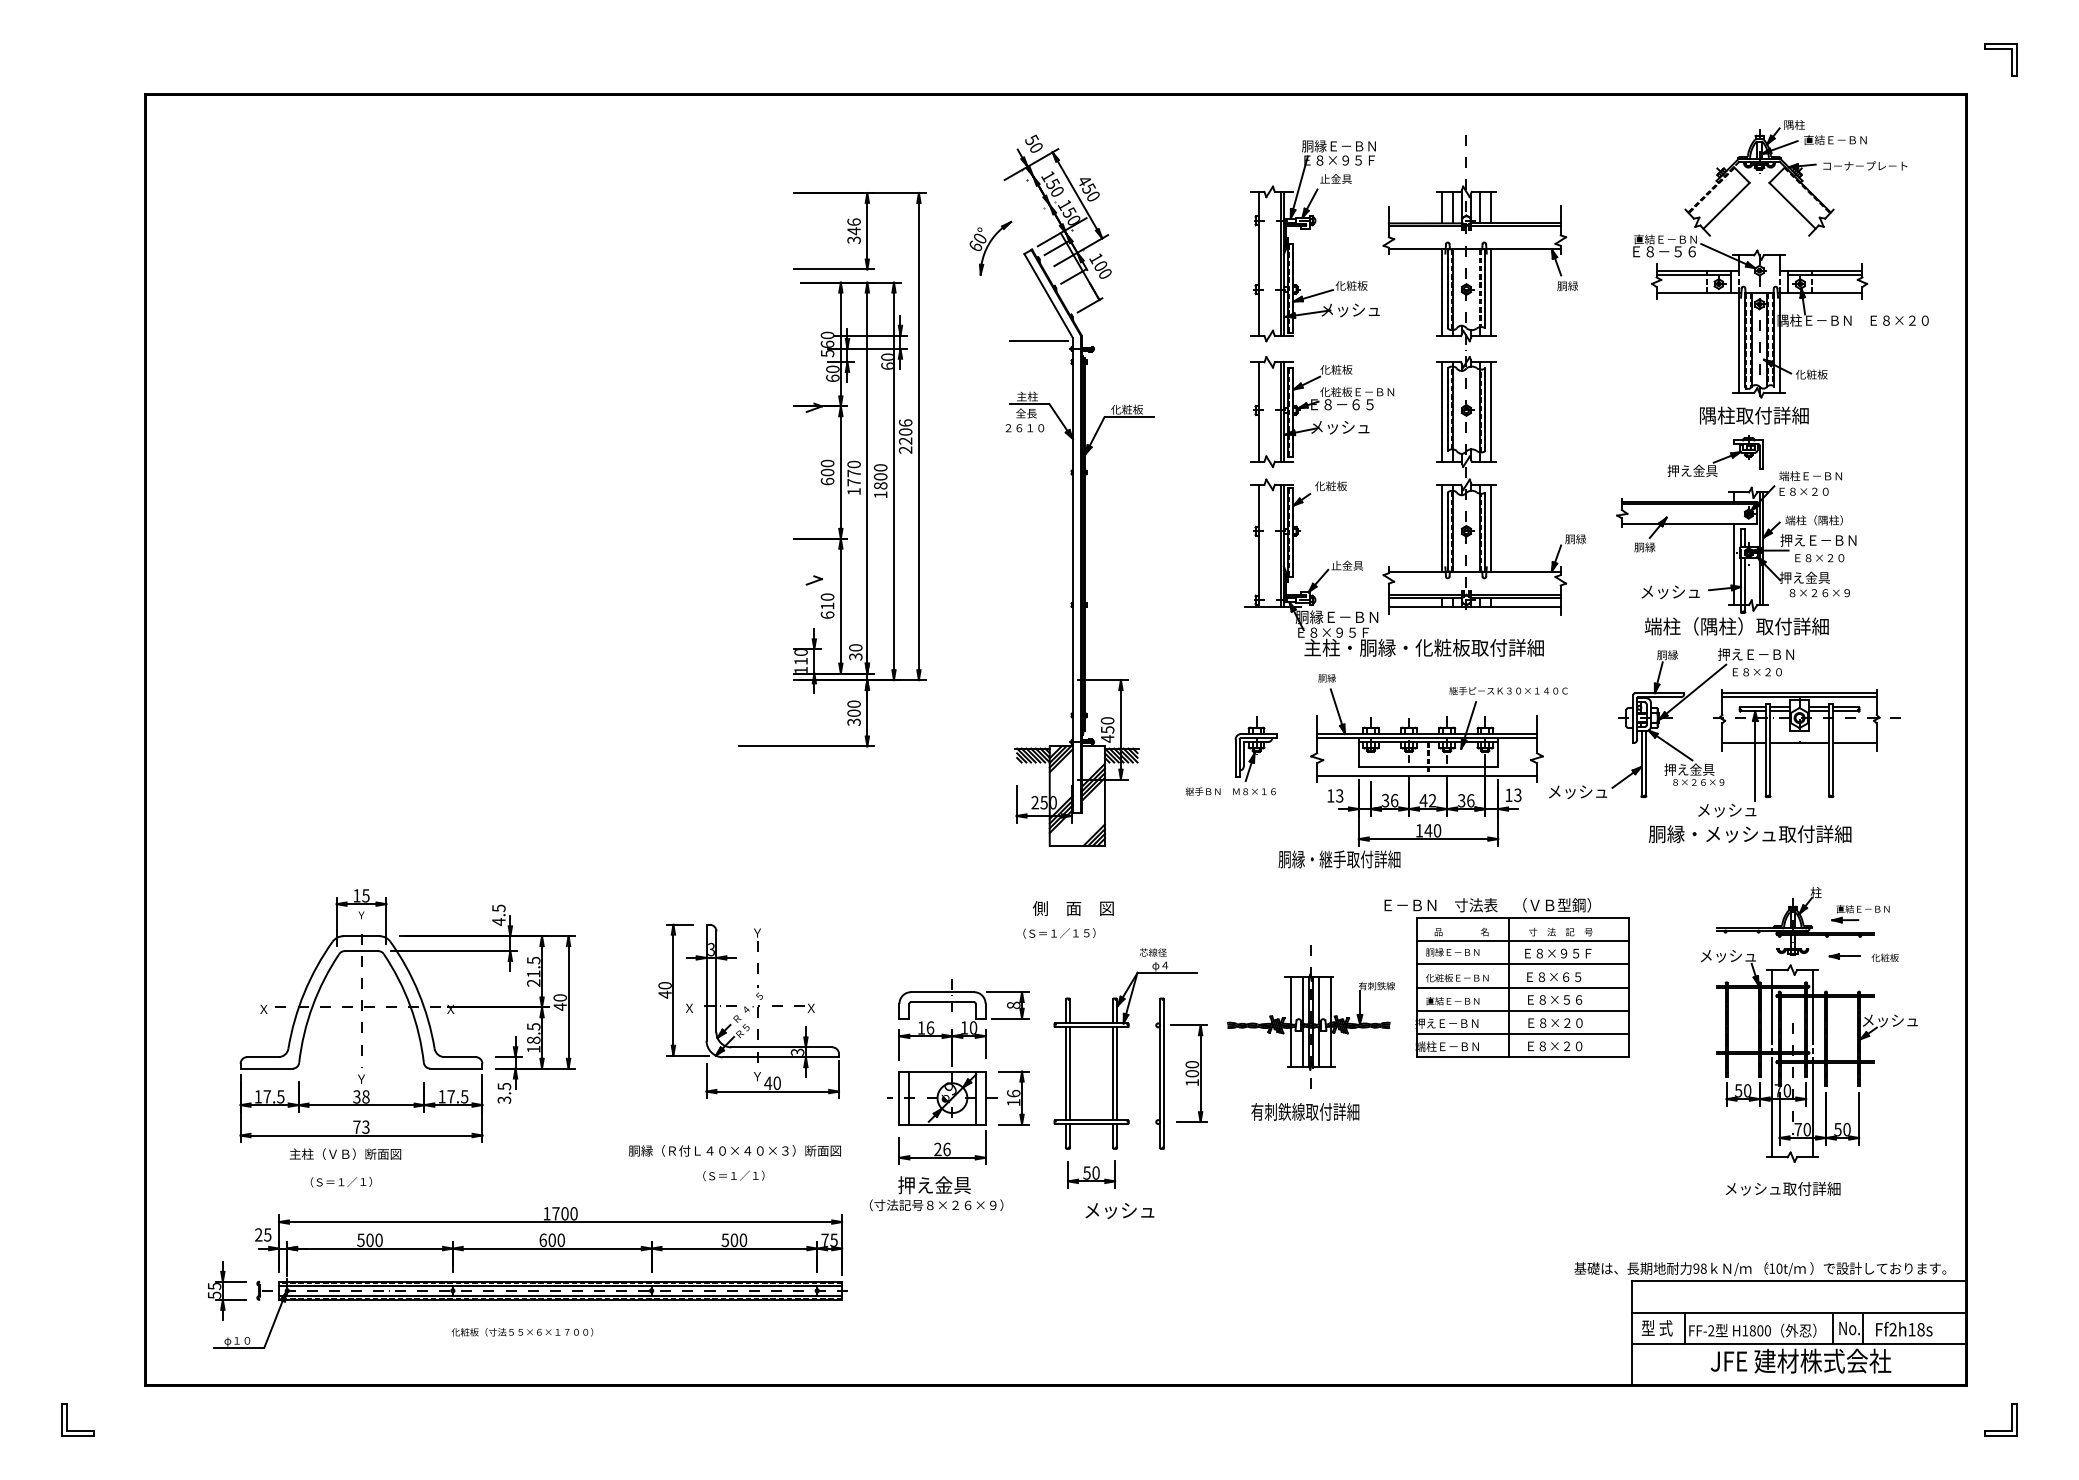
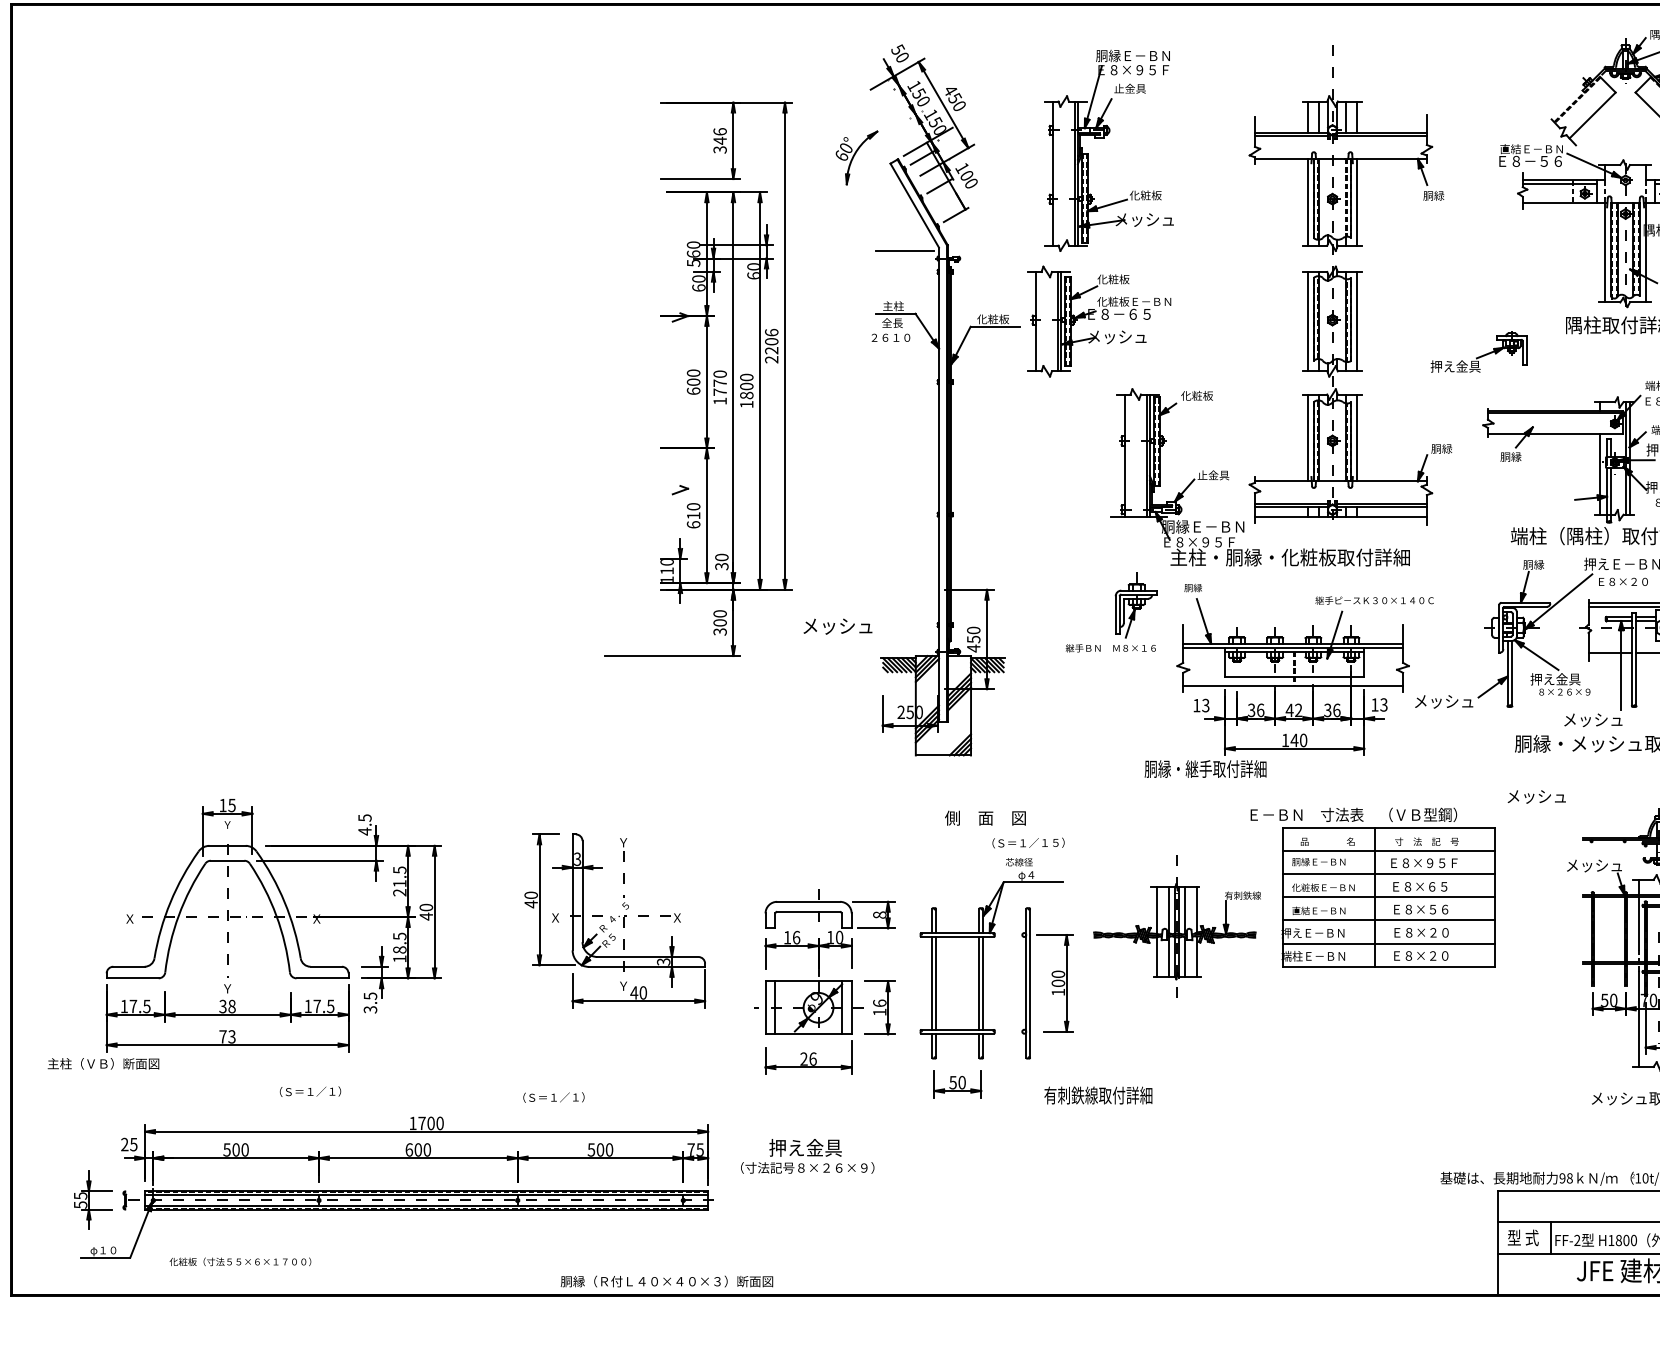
part: (1310, 229) -> (1104, 139), moved
part: (1322, 411) -> (1099, 321), moved
part: (1715, 456) -> (1478, 352), moved
text: (1670, 591) -> (1536, 796), moved
part: (1231, 755) -> (1111, 612), moved
text: (1073, 908) -> (985, 818), moved
text: (1059, 933) -> (1028, 843), moved
text: (1305, 1111) -> (1098, 1095), moved
text: (734, 1150) -> (666, 1281), moved
text: (345, 1153) -> (103, 1063), moved
text: (733, 1175) -> (553, 1097), moved
text: (340, 1181) -> (309, 1091), moved
text: (936, 1193) -> (807, 1156), moved
text: (1119, 1211) -> (837, 627), moved
text: (522, 1332) -> (240, 1262), moved

